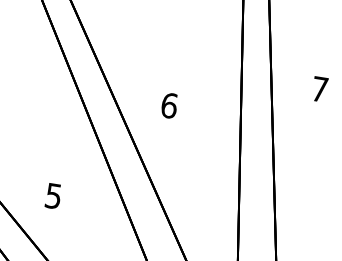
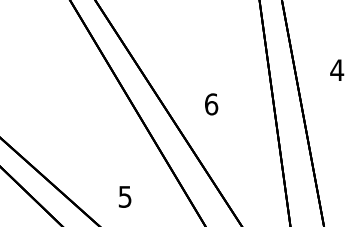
text: (320, 88) -> (337, 69), 7 -> 4

